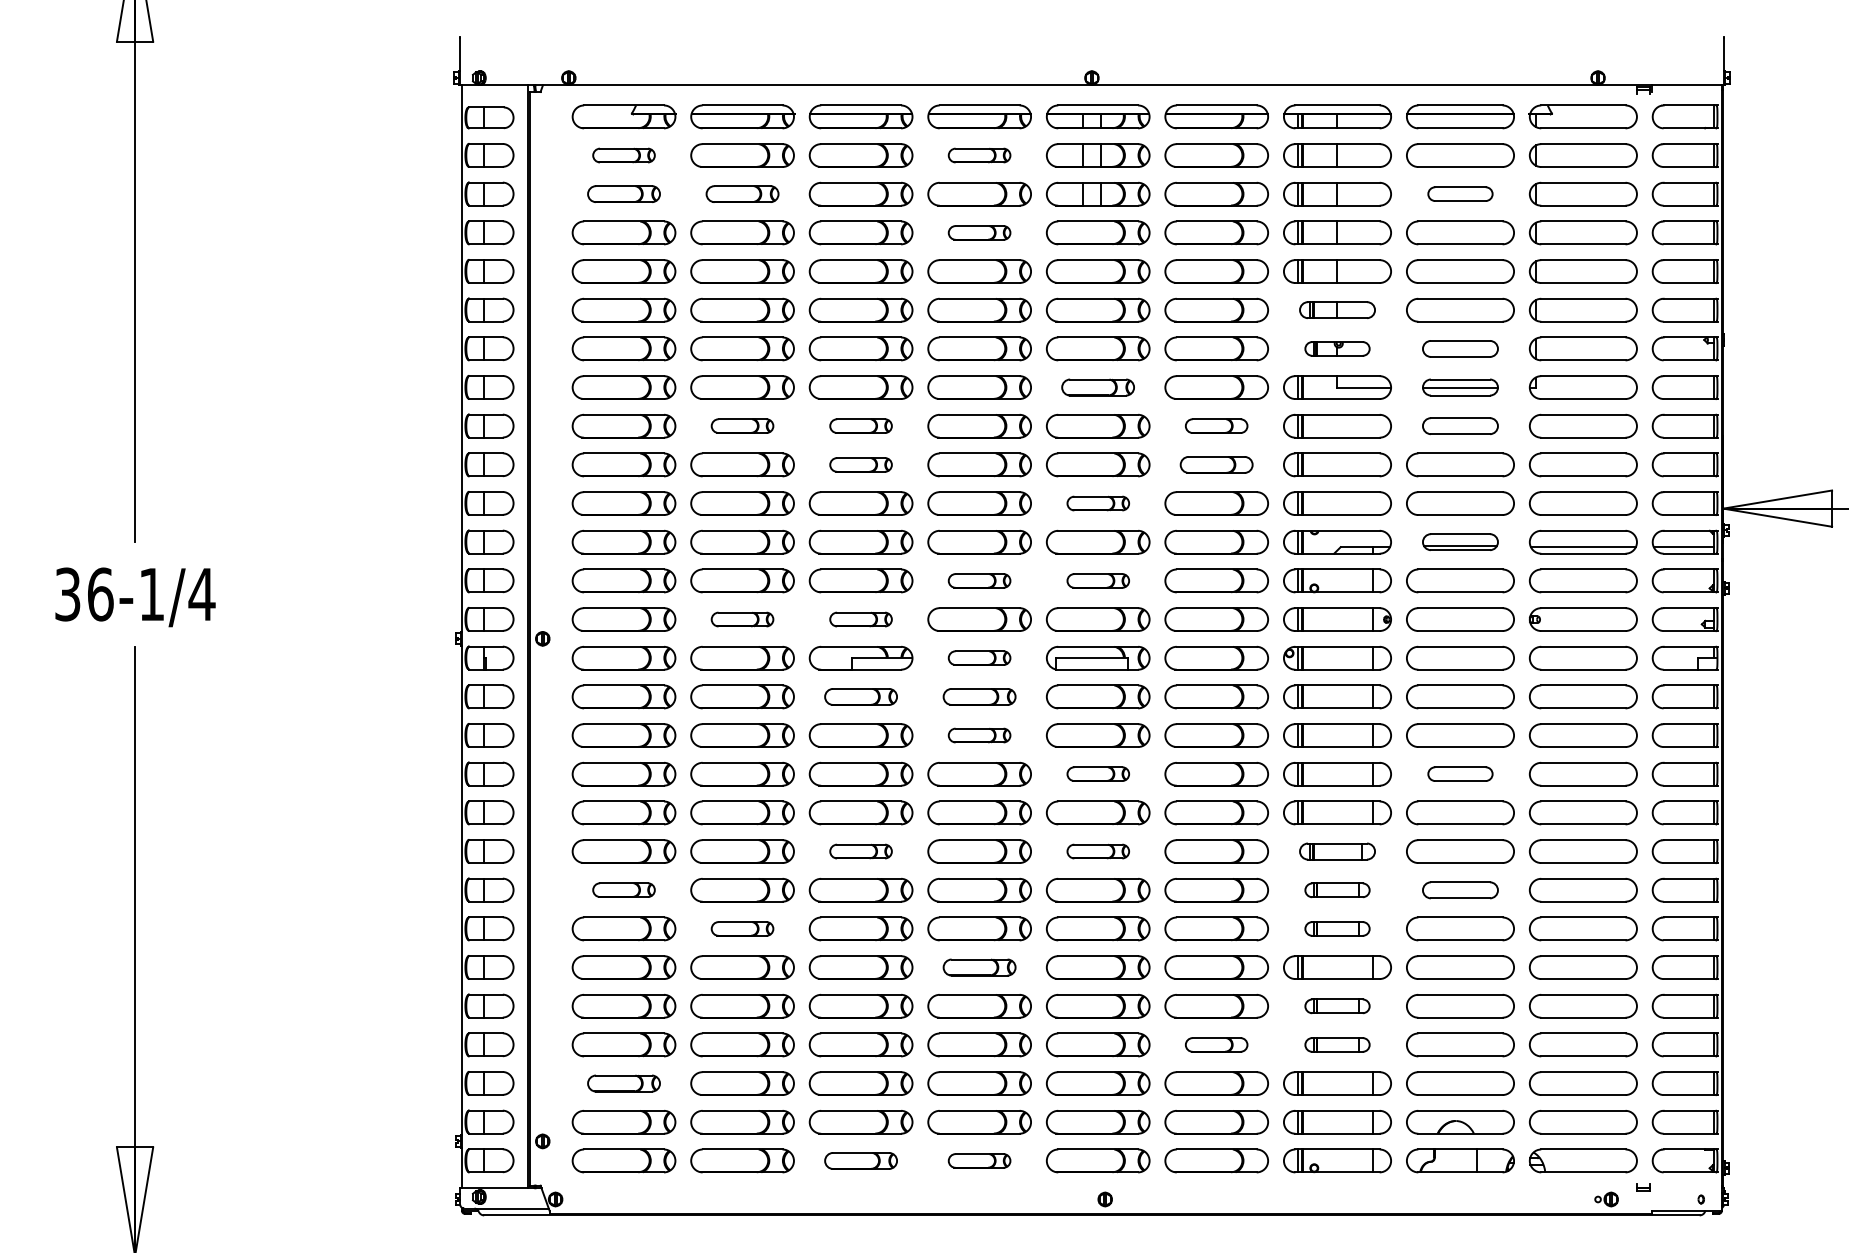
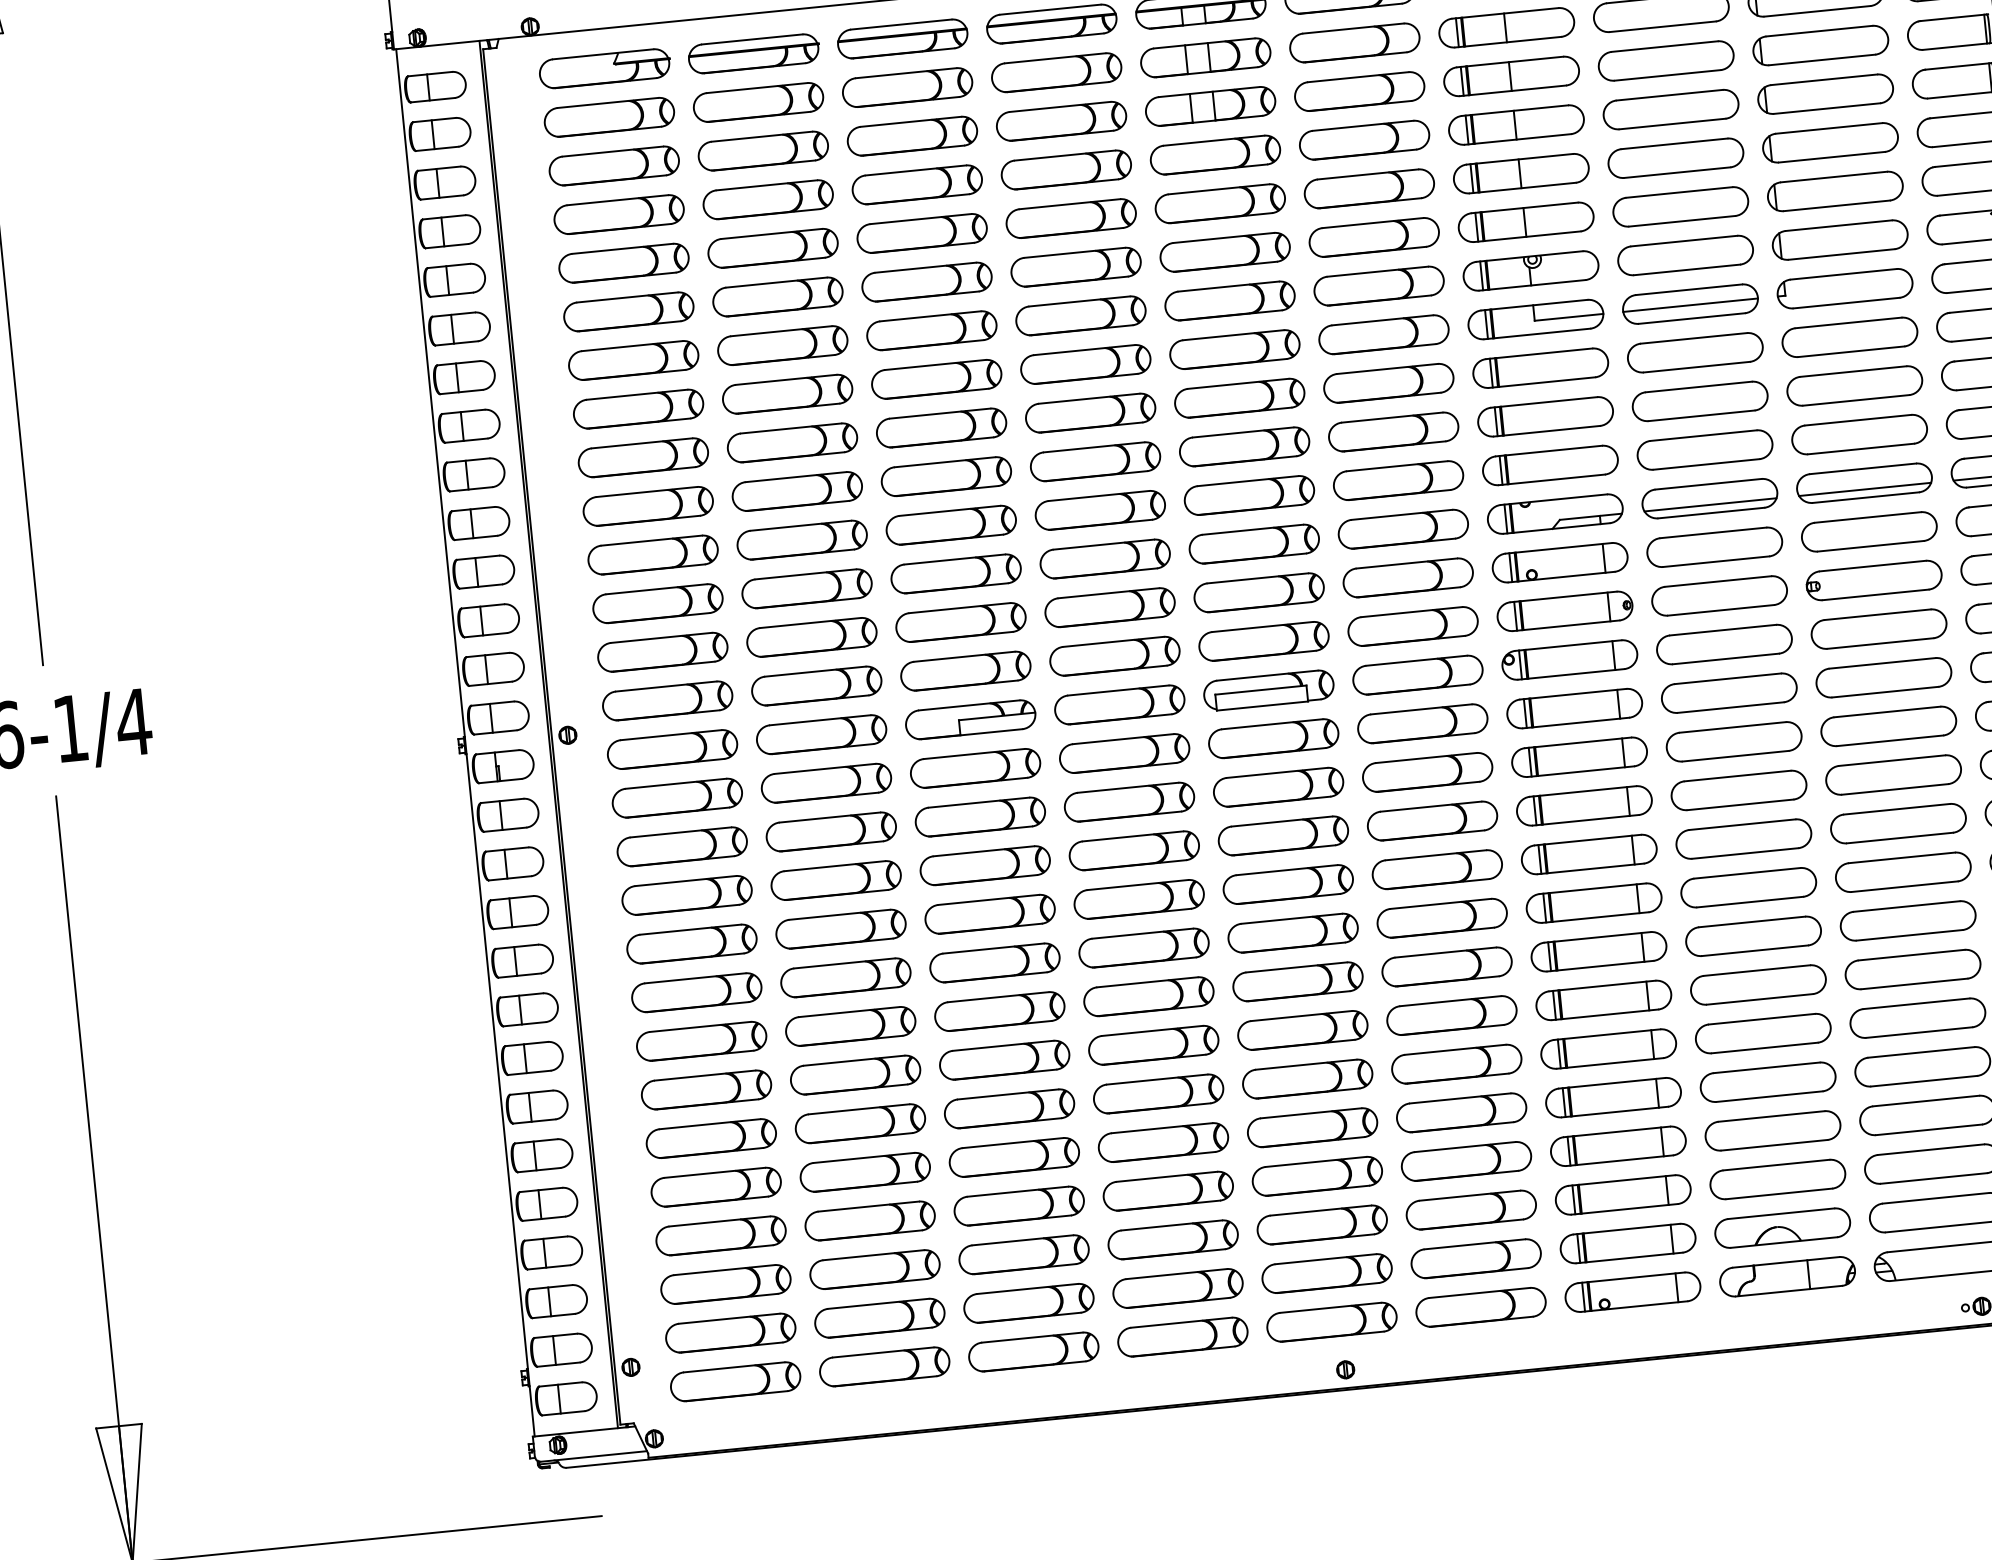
part: (623, 155) -> (608, 117), size x1.67
part: (979, 155) -> (1056, 72), size x1.67
part: (623, 193) -> (613, 165), size x1.43
part: (742, 193) -> (763, 150), size x1.43
part: (1460, 193) -> (1666, 60), size x1.67
part: (979, 232) -> (1066, 169), size x1.67
part: (1337, 309) -> (1526, 221), size x1.43
part: (1337, 348) -> (1530, 270), size x1.67
part: (1460, 348) -> (1685, 254), size x1.43
part: (1097, 387) -> (1234, 349), size x1.43
part: (1460, 387) -> (1690, 304), size x1.43
part: (742, 425) -> (792, 441), size x1.67
part: (860, 425) -> (940, 427), size x1.67
part: (1216, 425) -> (1388, 382), size x1.67
part: (1460, 425) -> (1695, 351), size x1.43
part: (860, 464) -> (945, 476), size x1.67
part: (1216, 464) -> (1393, 431), size x1.43
part: (1098, 503) -> (1249, 495), size x1.67
part: (1460, 541) -> (1709, 497), size x1.43
part: (979, 580) -> (1109, 607), size x1.67
part: (1098, 580) -> (1259, 592), size x1.67
part: (742, 619) -> (816, 685), size x1.67
part: (860, 619) -> (965, 671), size x1.67
part: (979, 657) -> (1119, 703), size x1.67
part: (860, 696) -> (974, 767), size x1.43
part: (979, 696) -> (1124, 753), size x1.43
part: (979, 735) -> (1129, 802), size x1.67
part: (1098, 773) -> (1283, 834), size x1.67
part: (1460, 773) -> (1738, 789), size x1.67
part: (860, 851) -> (994, 962), size x1.67
part: (1098, 851) -> (1293, 933), size x1.67
part: (1337, 851) -> (1594, 903), size x1.43
part: (623, 889) -> (700, 1040), size x1.67
part: (1337, 890) -> (1598, 952), size x1.67
part: (1460, 890) -> (1753, 936), size x1.43
part: (742, 928) -> (855, 1074), size x1.67
part: (1337, 928) -> (1603, 999), size x1.67
part: (979, 967) -> (1158, 1093), size x1.43
part: (1337, 1006) -> (1613, 1097), size x1.67
part: (1216, 1044) -> (1466, 1160), size x1.67
part: (1337, 1044) -> (1618, 1145), size x1.67
part: (623, 1083) -> (725, 1284), size x1.43
part: (860, 1160) -> (1032, 1351), size x1.43
part: (979, 1160) -> (1182, 1336), size x1.67

